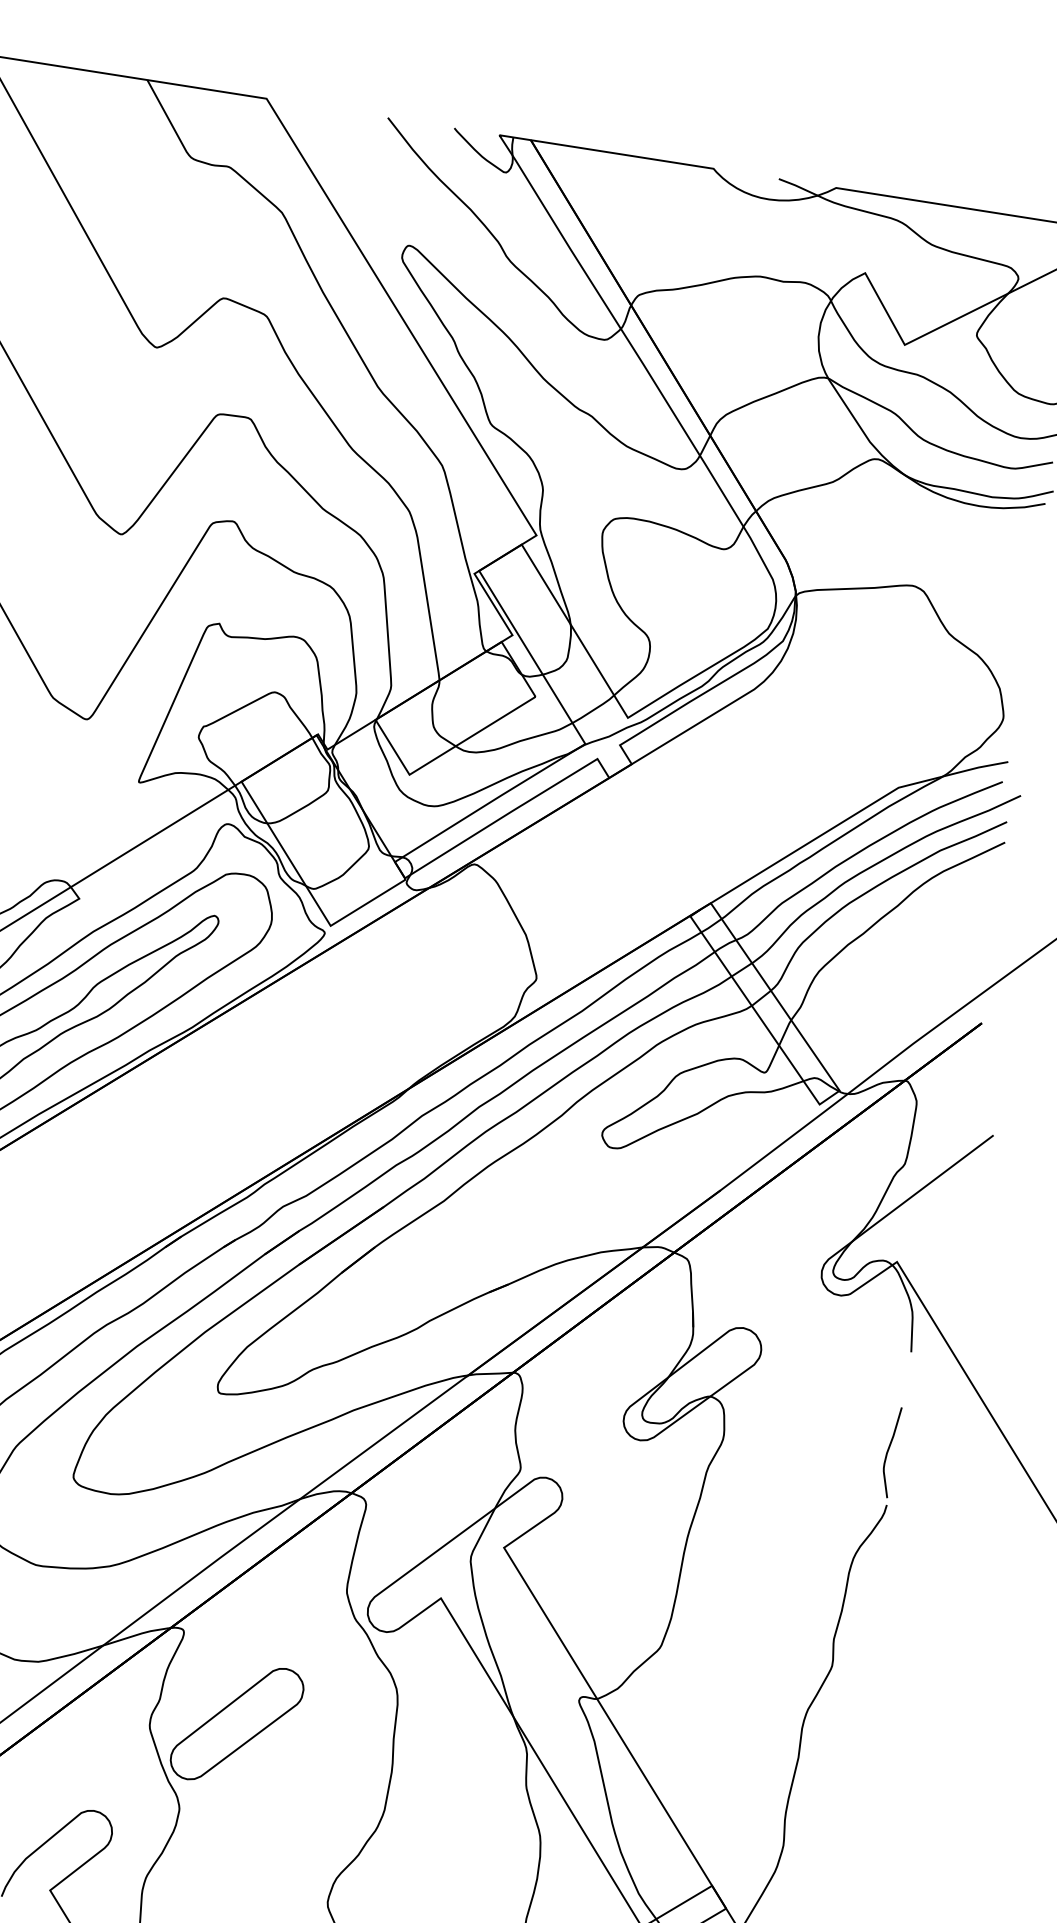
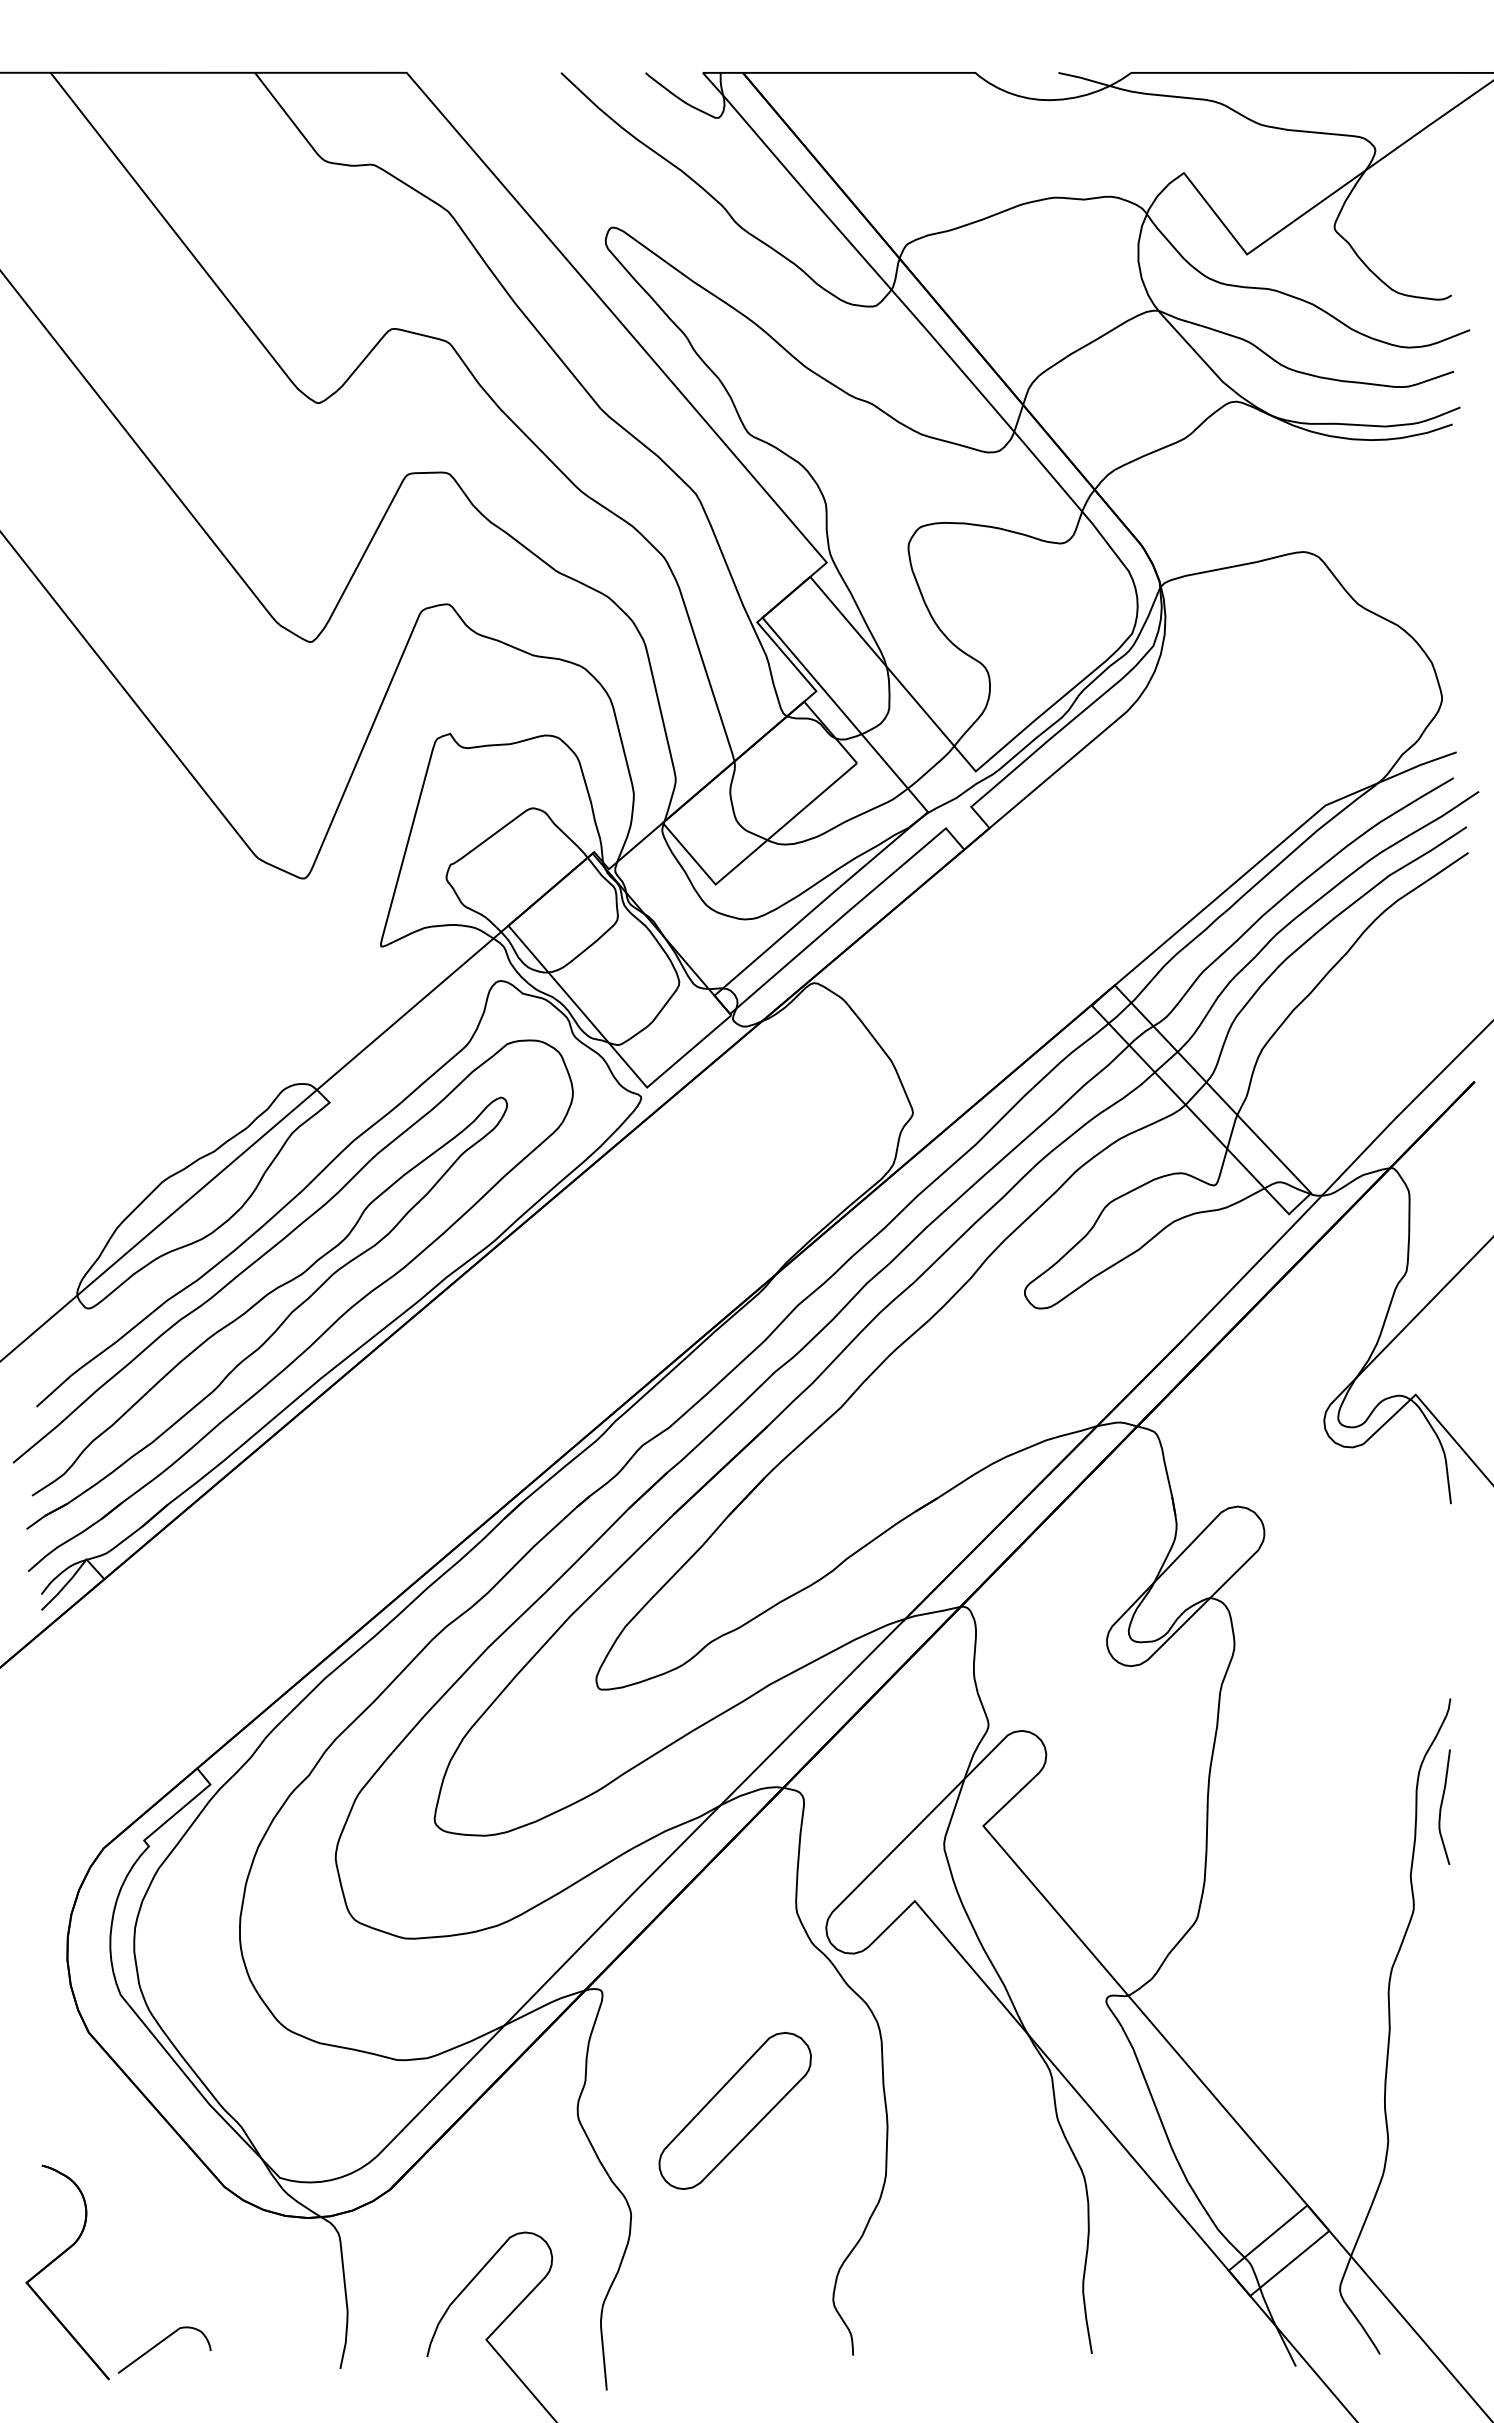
curve: (889, 1450) -> (1442, 1805), moved
part: (236, 1723) -> (734, 2110), moved

